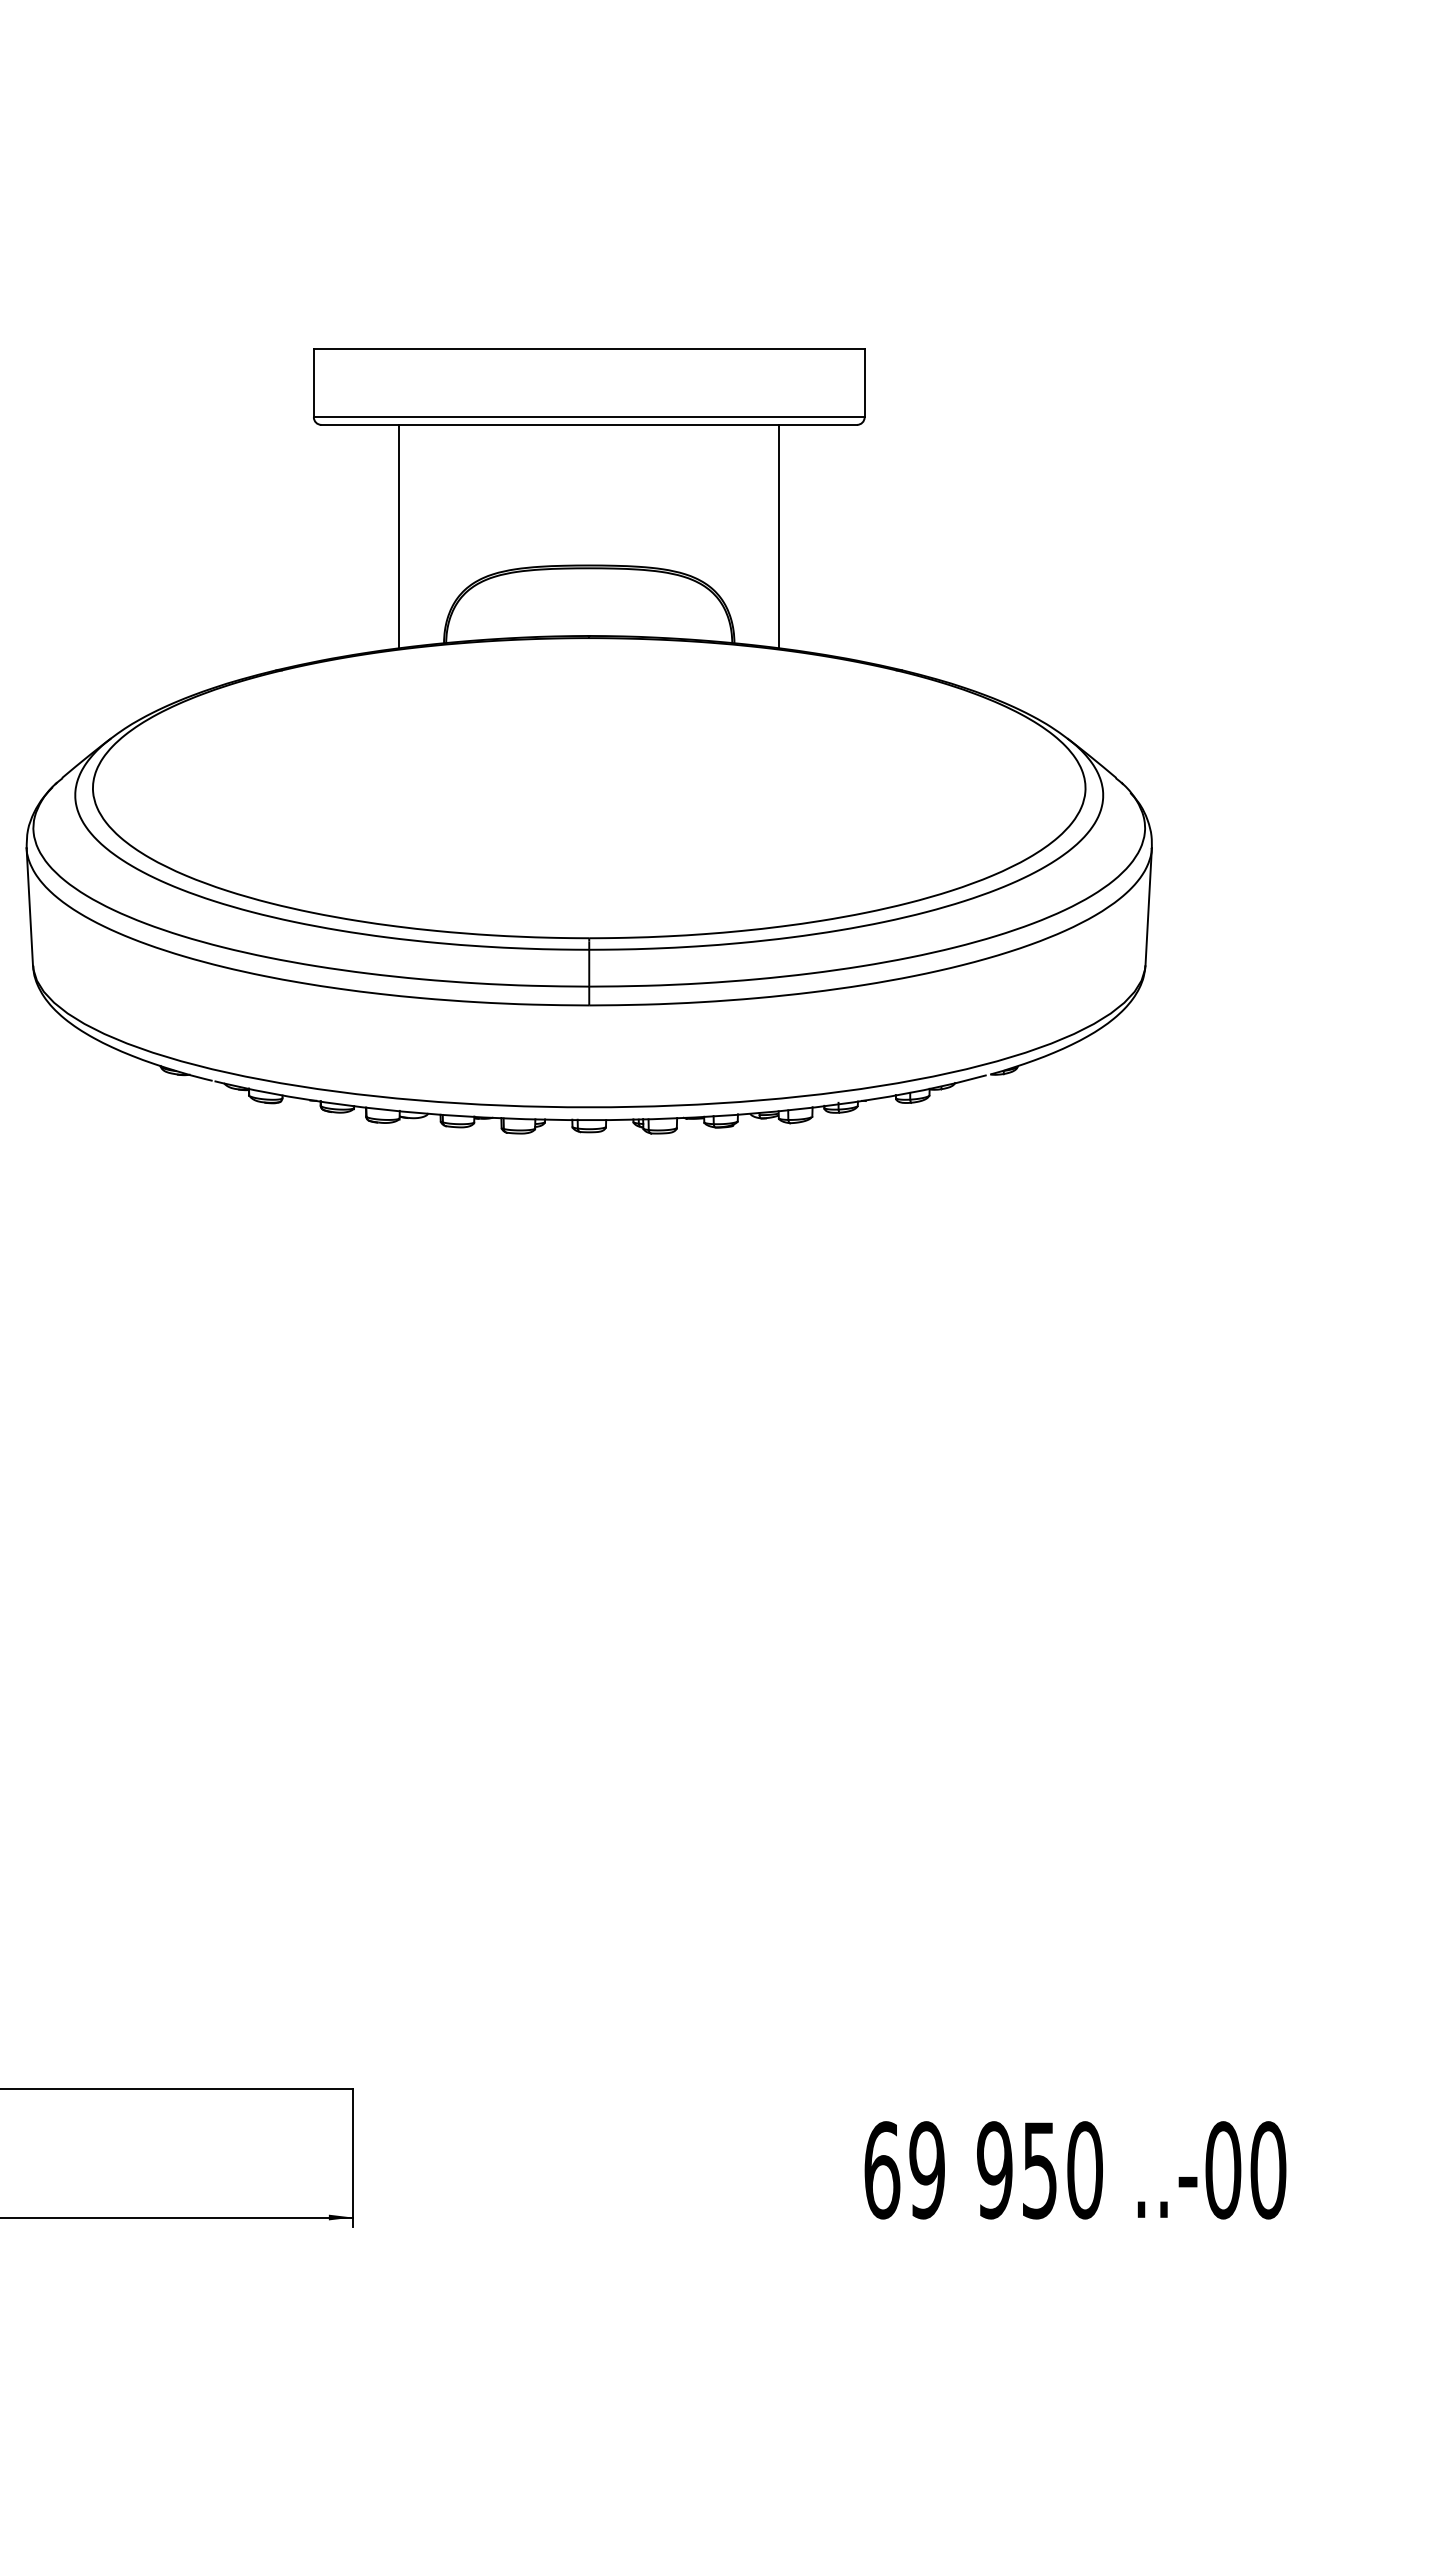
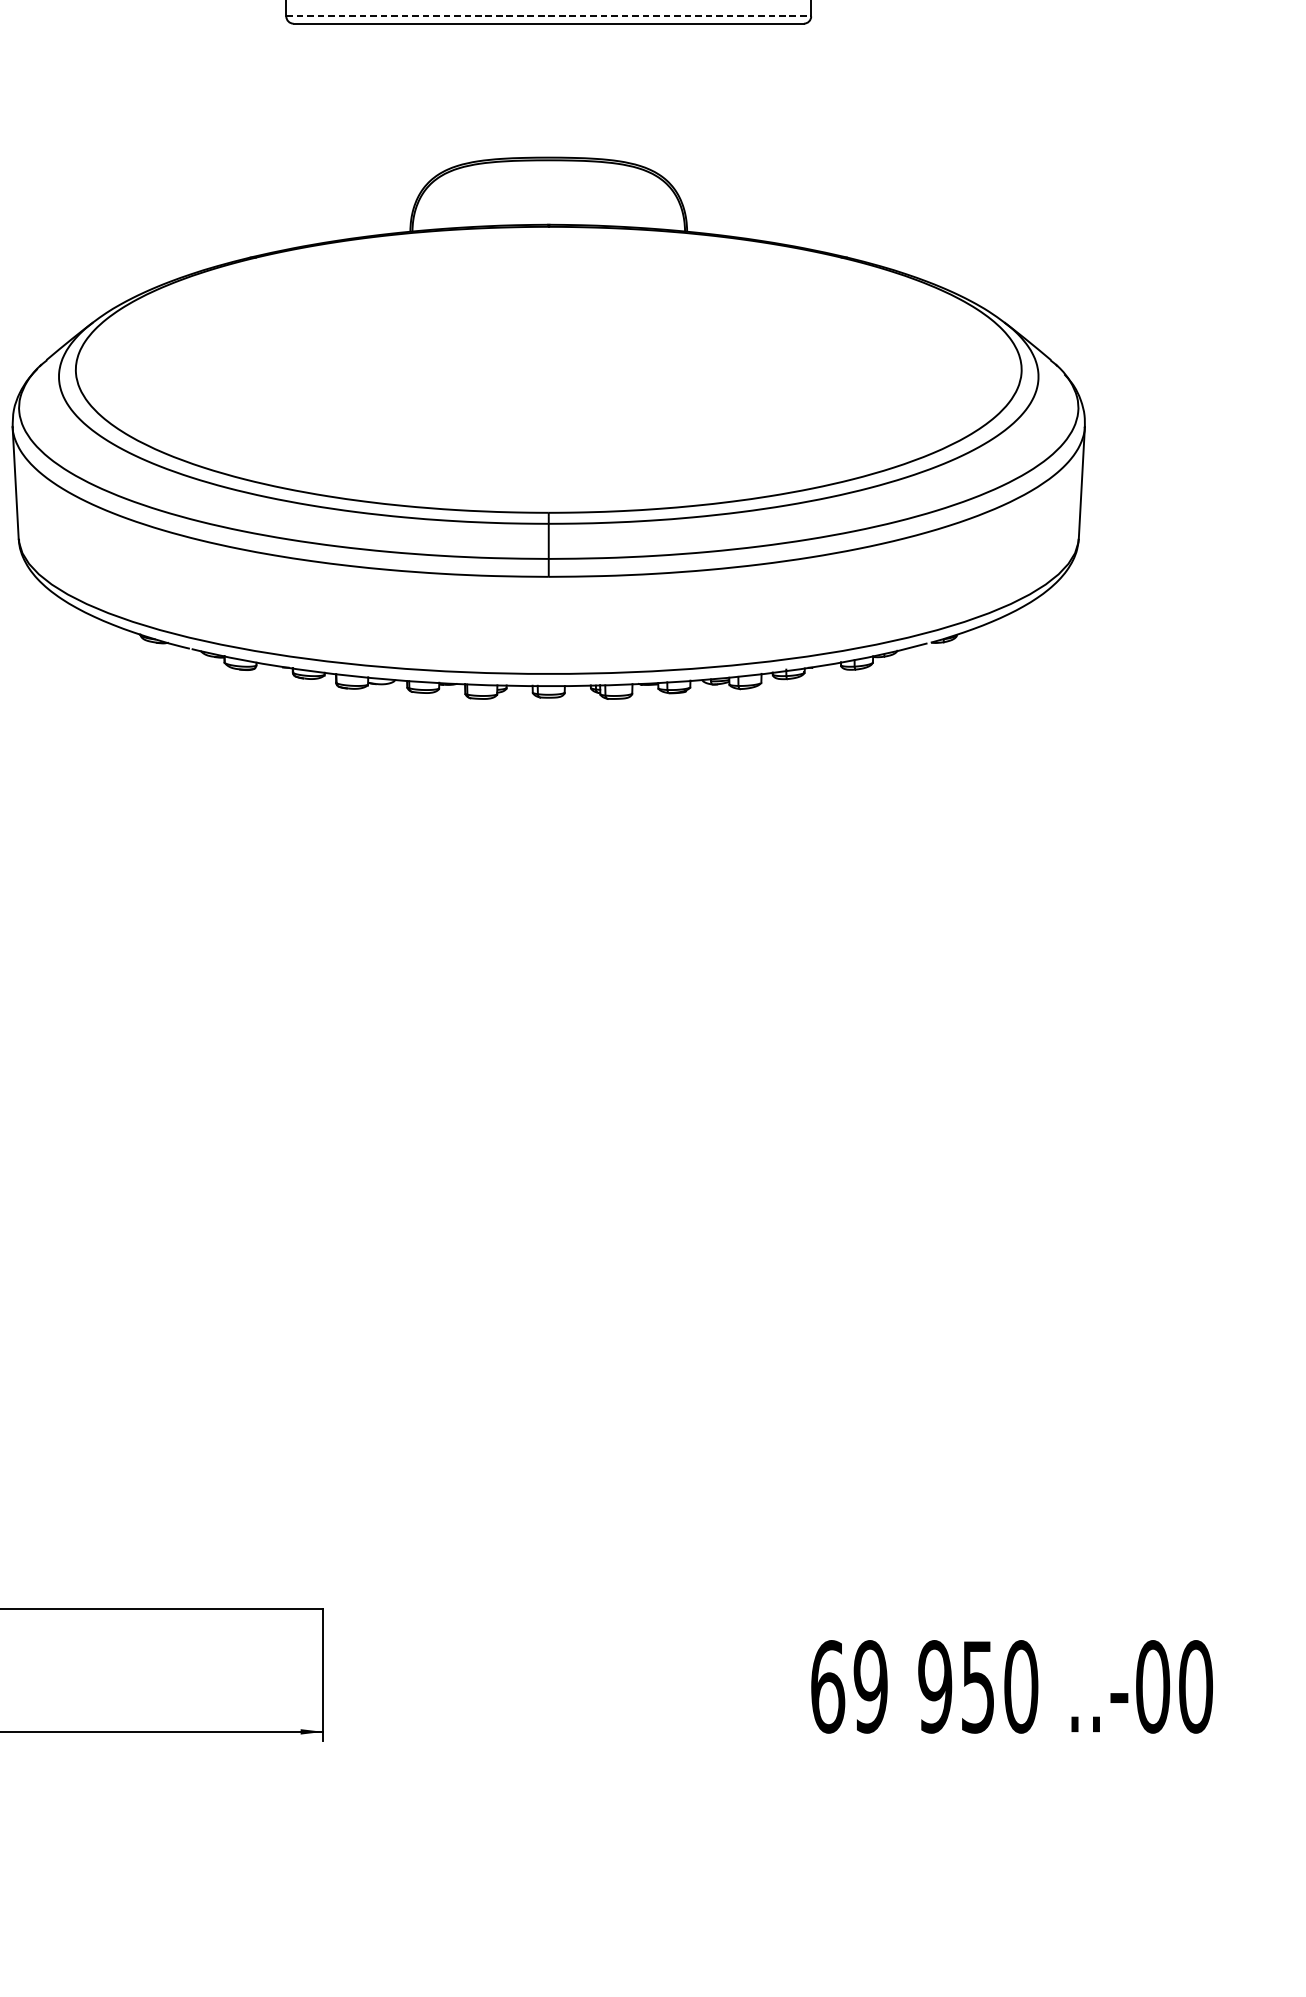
line: (589, 417) -> (549, 16), solid -> dashed
line: (399, 536) -> (367, 130), removed
line: (779, 536) -> (730, 130), removed

